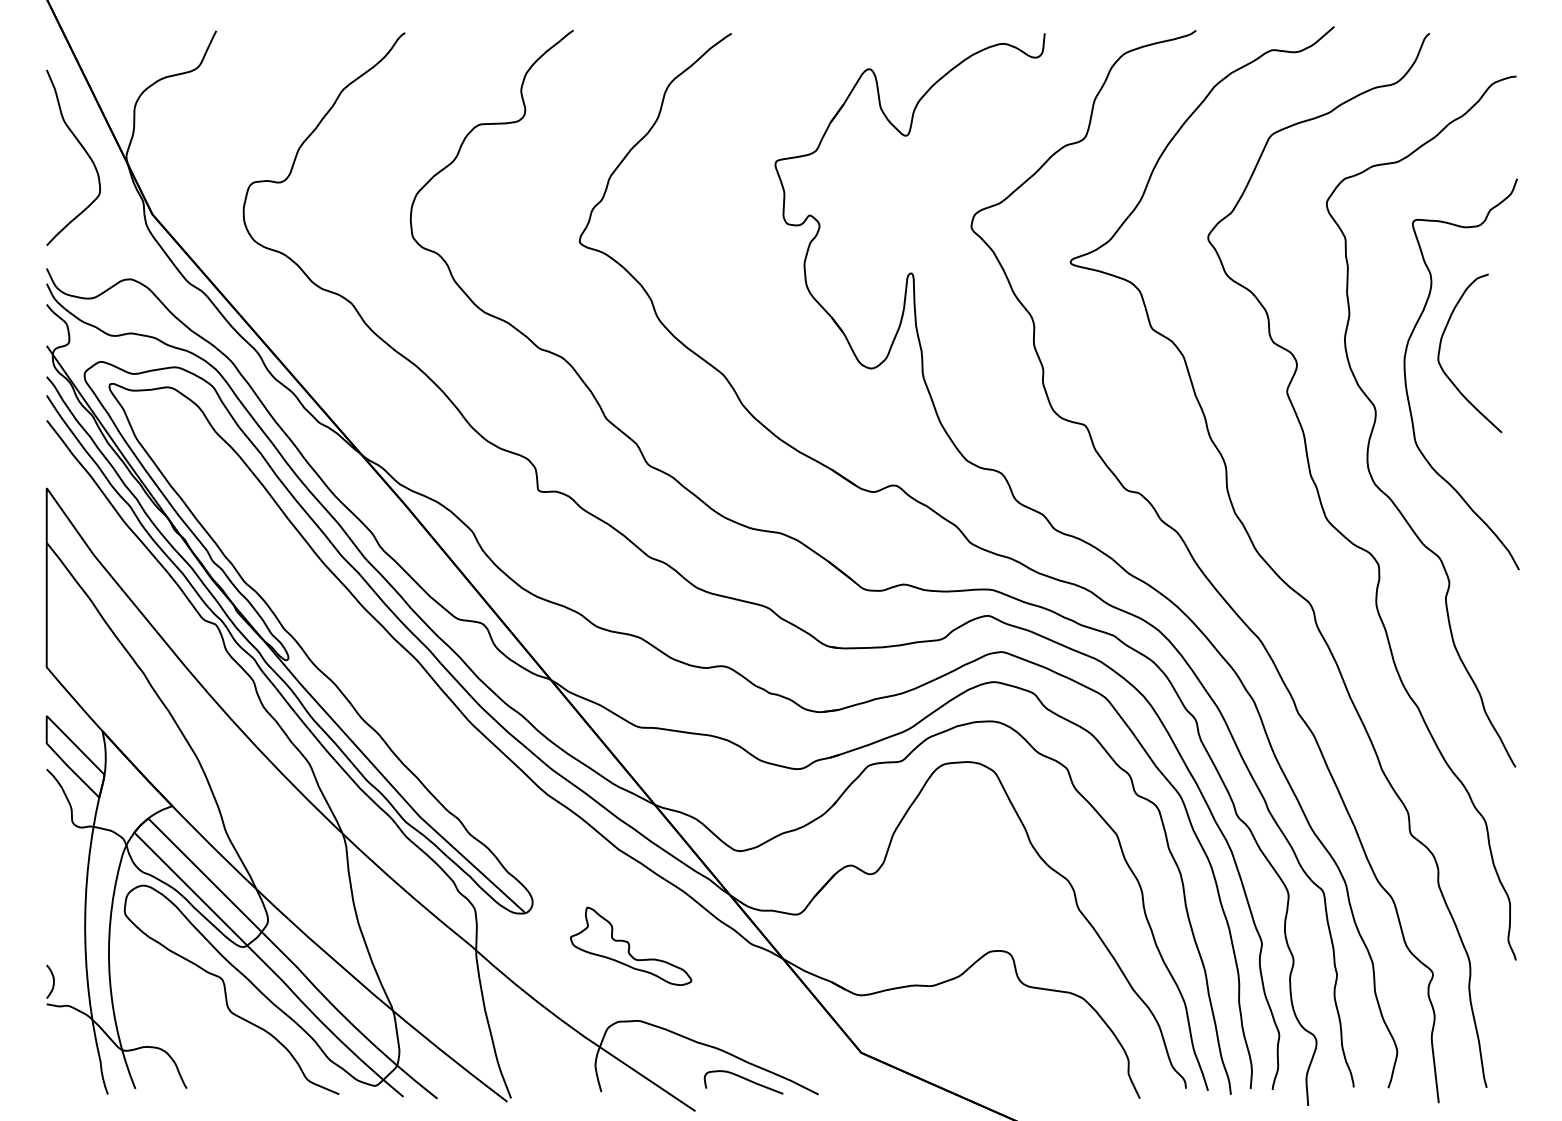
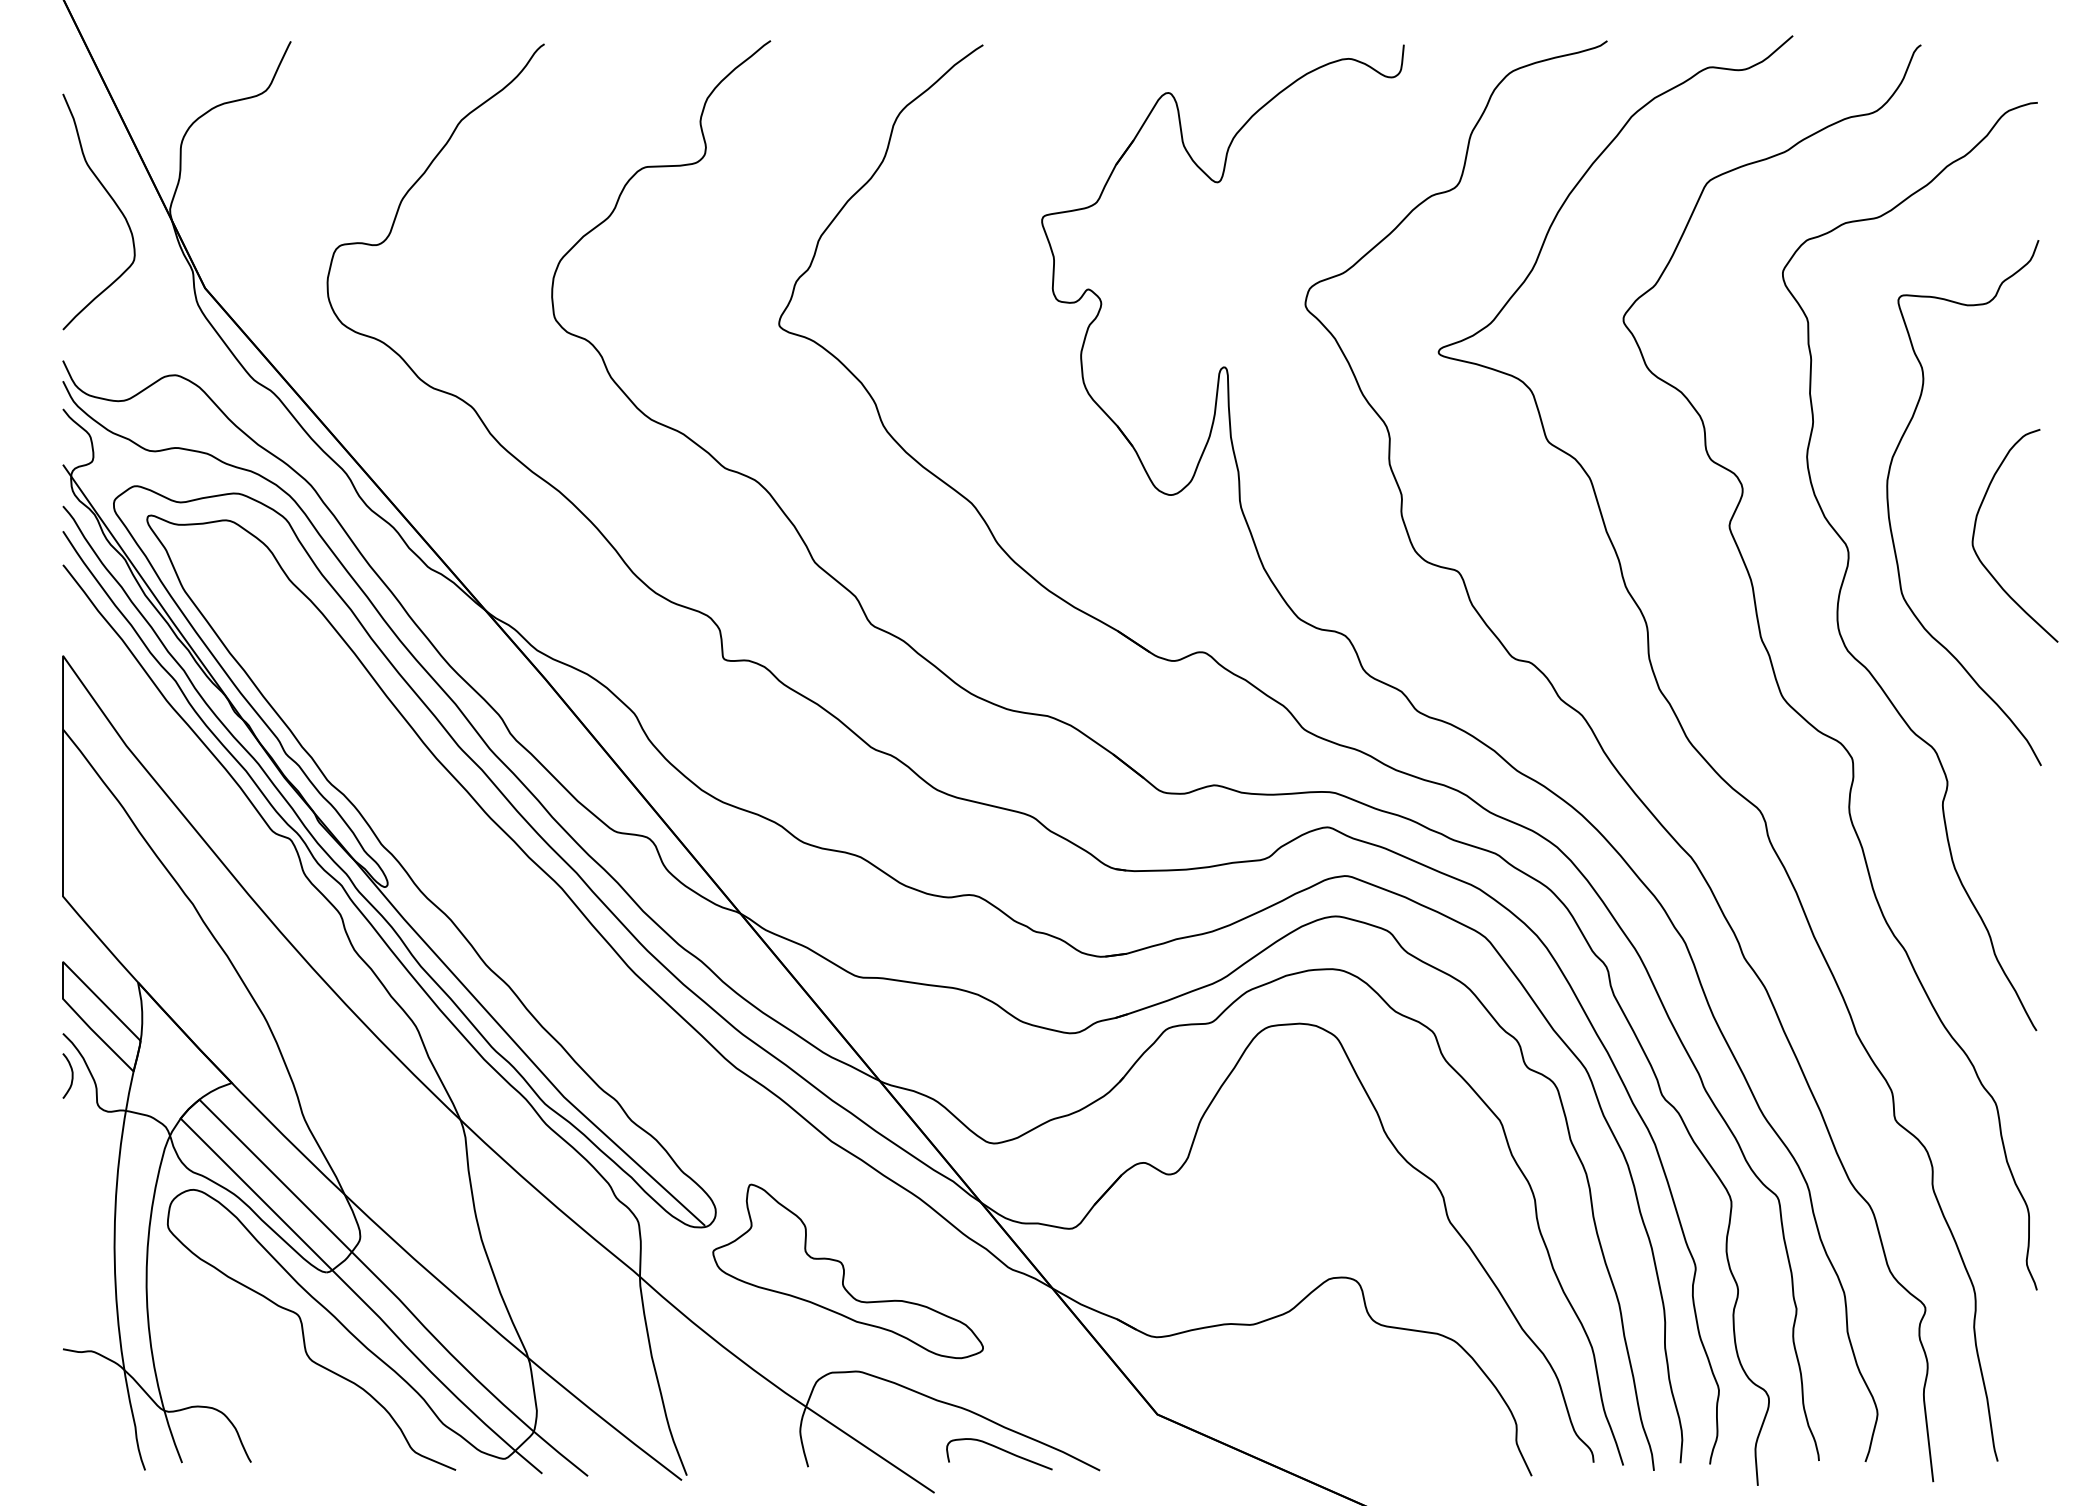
curve: (1440, 349) -> (1975, 530), moved
part: (630, 946) -> (847, 1271), size x1.67
curve: (53, 981) -> (71, 1075), moved

